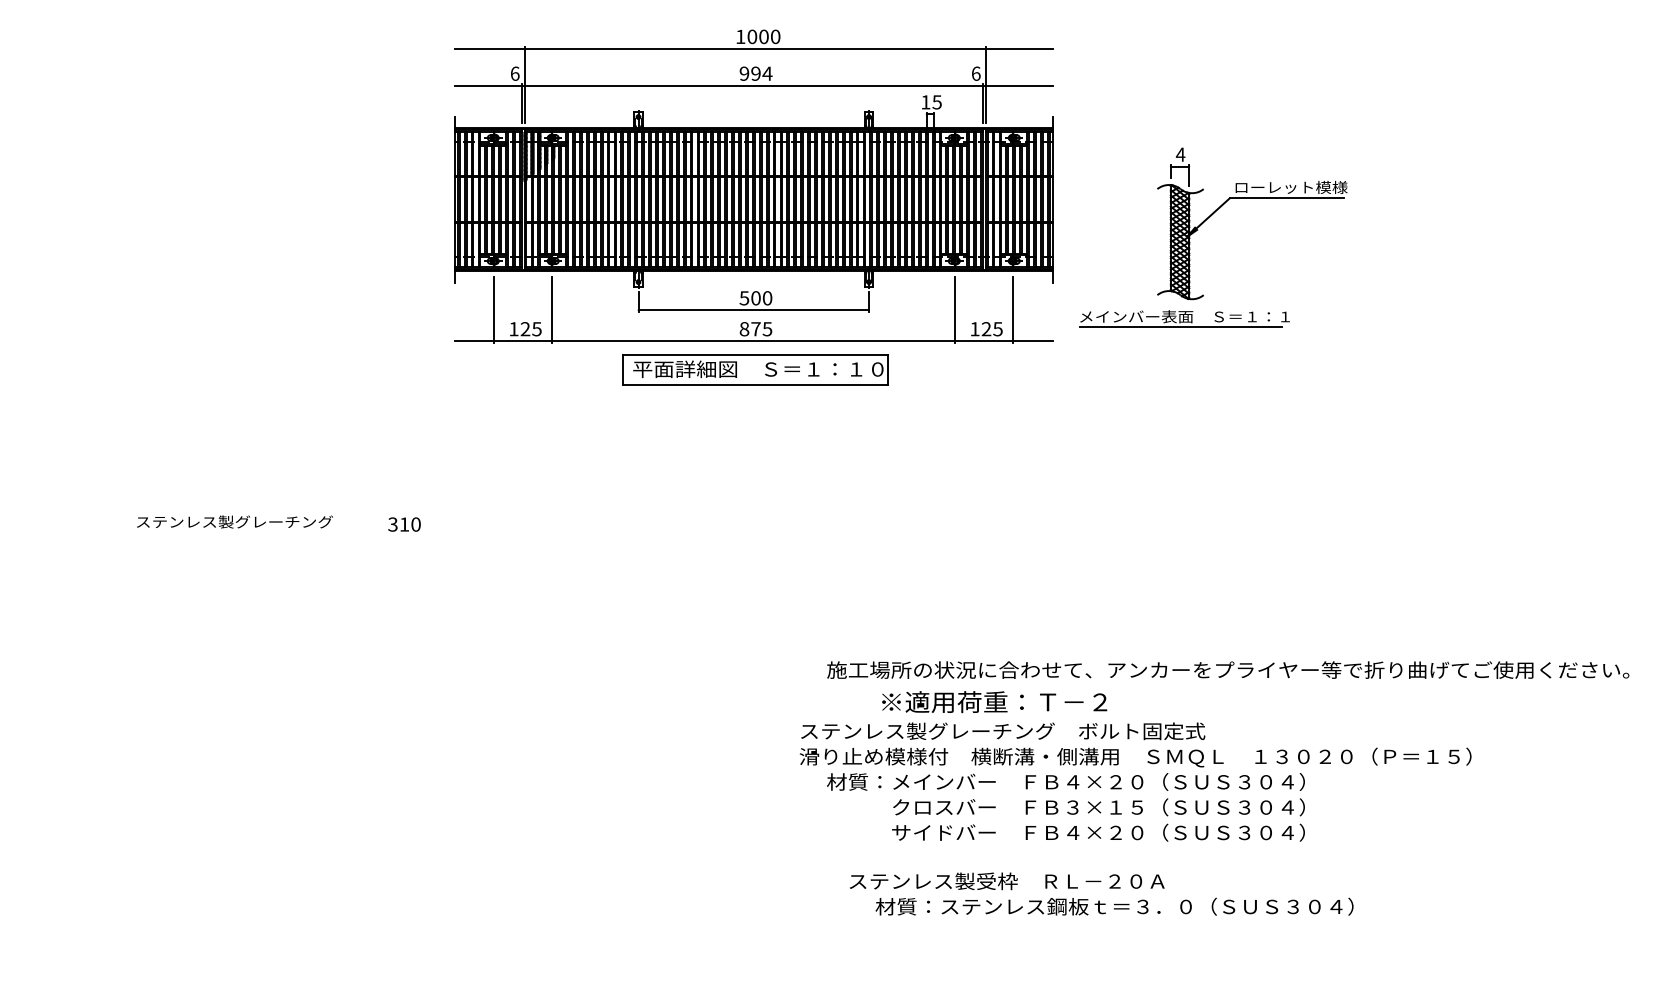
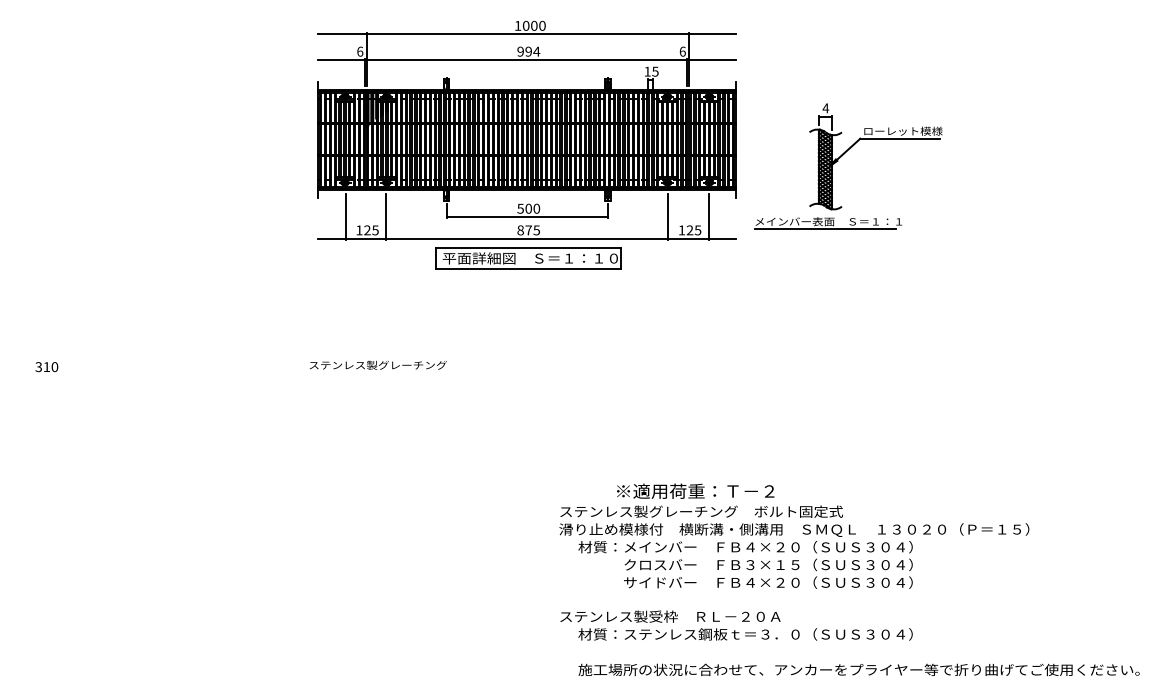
text: (233, 520) -> (377, 364), moved
text: (404, 525) -> (46, 367), moved
text: (1227, 669) -> (858, 669), moved
text: (1101, 893) -> (736, 625), moved

